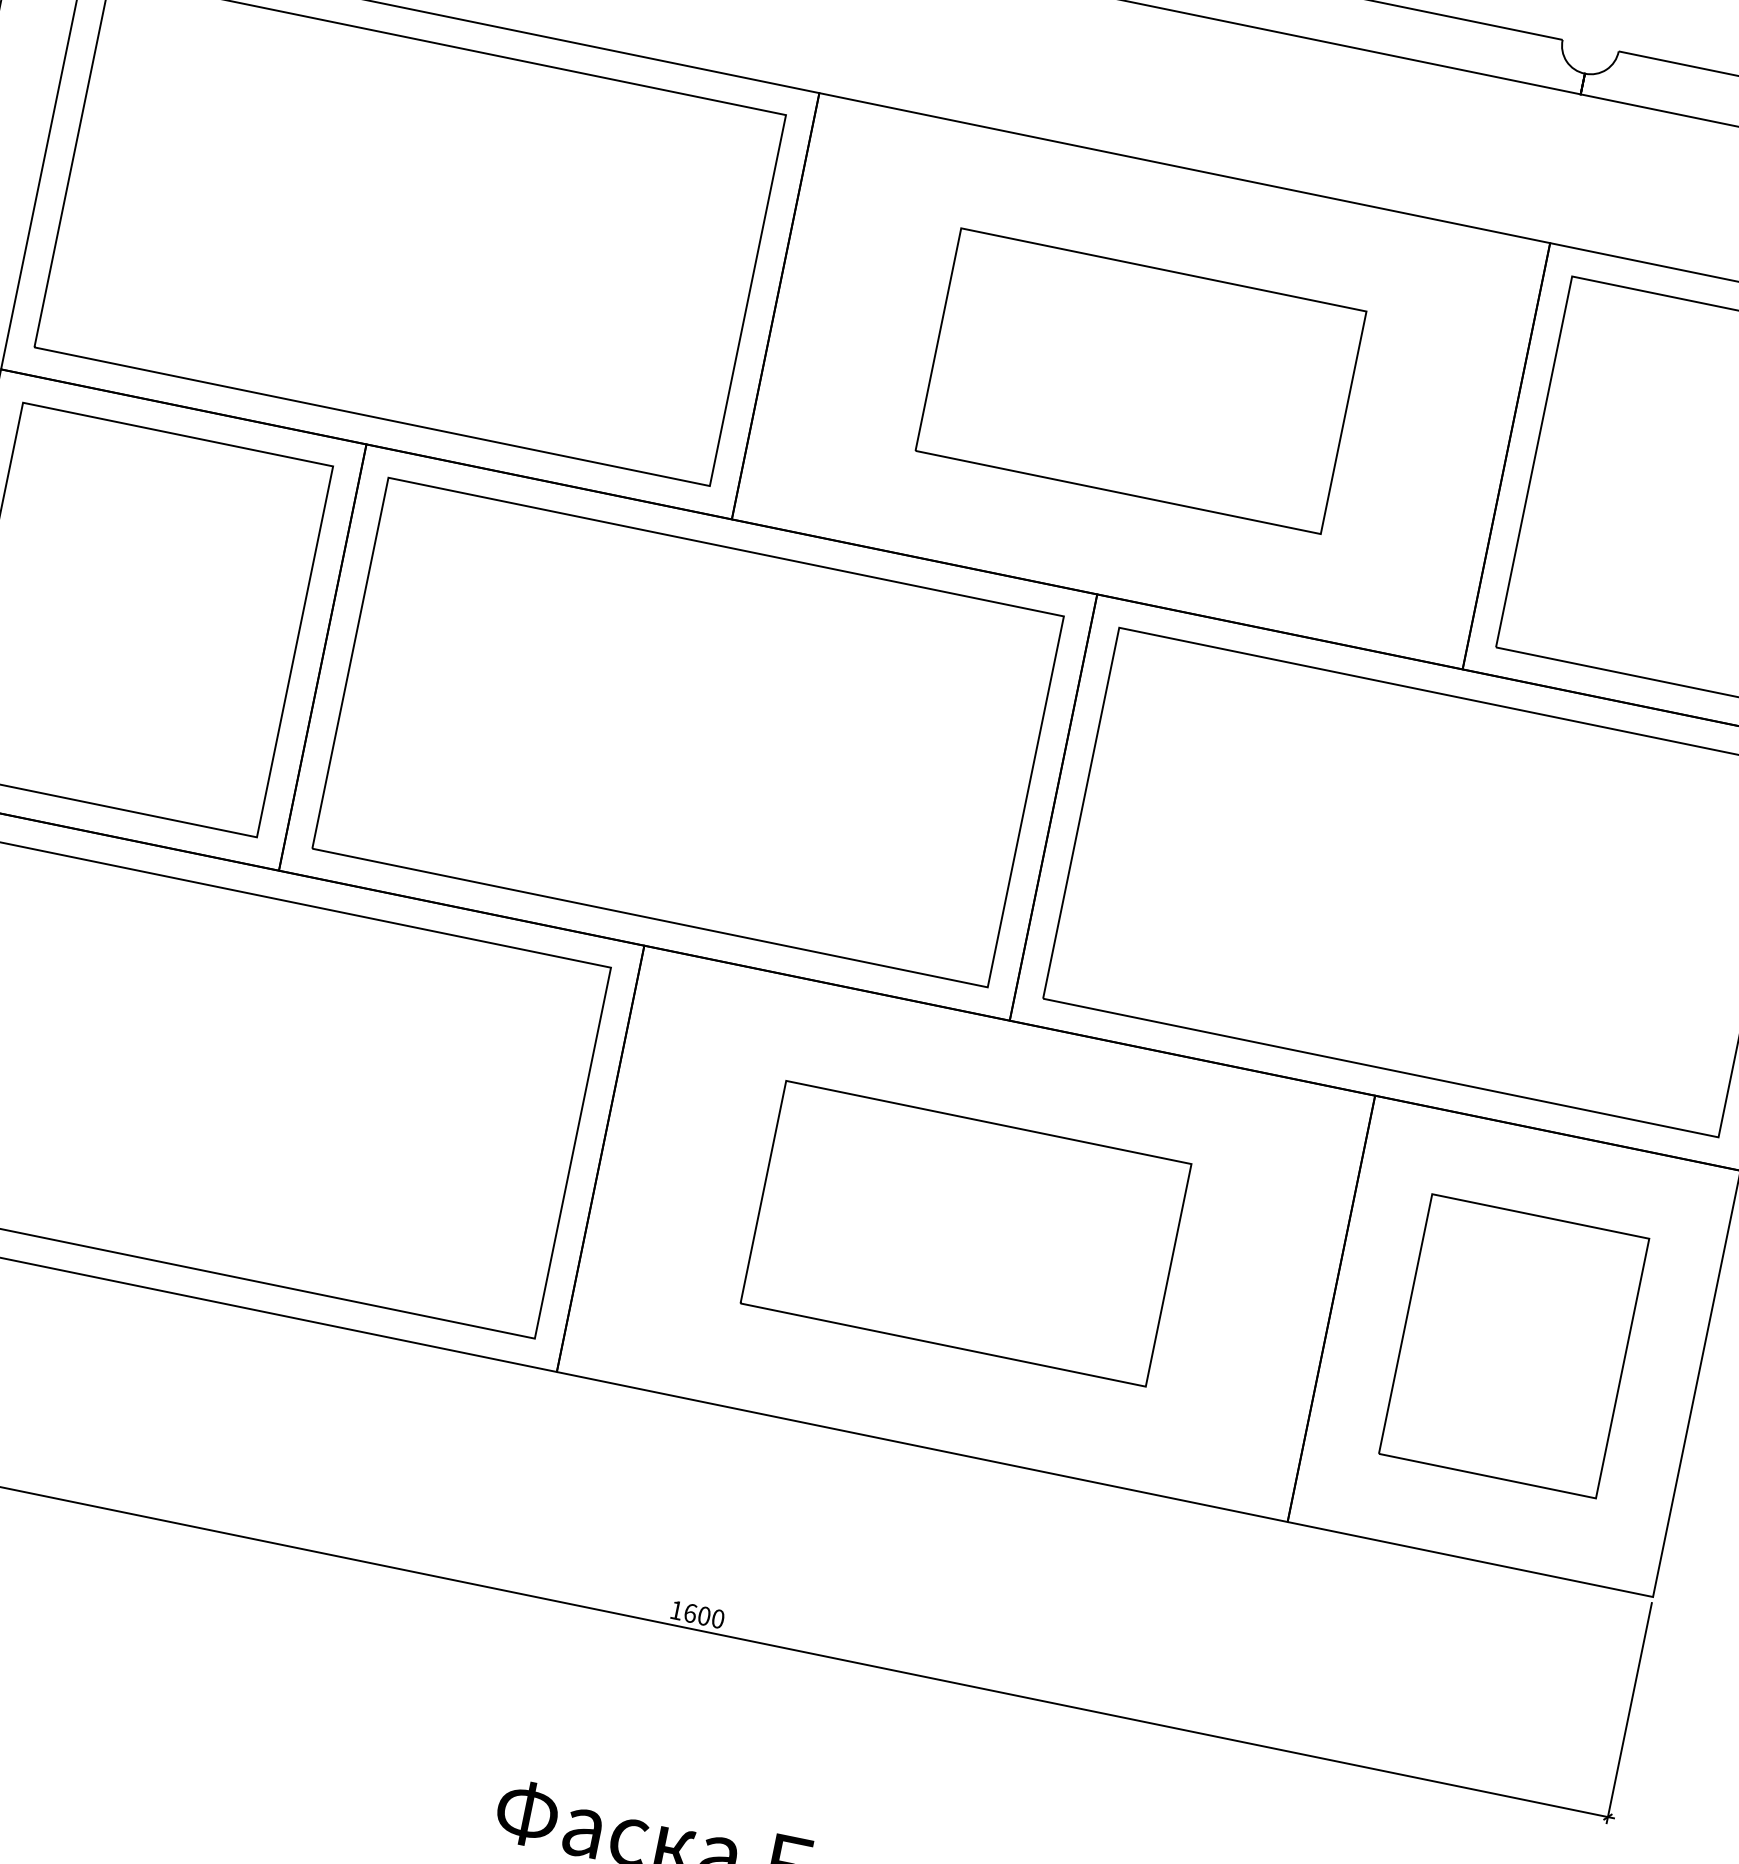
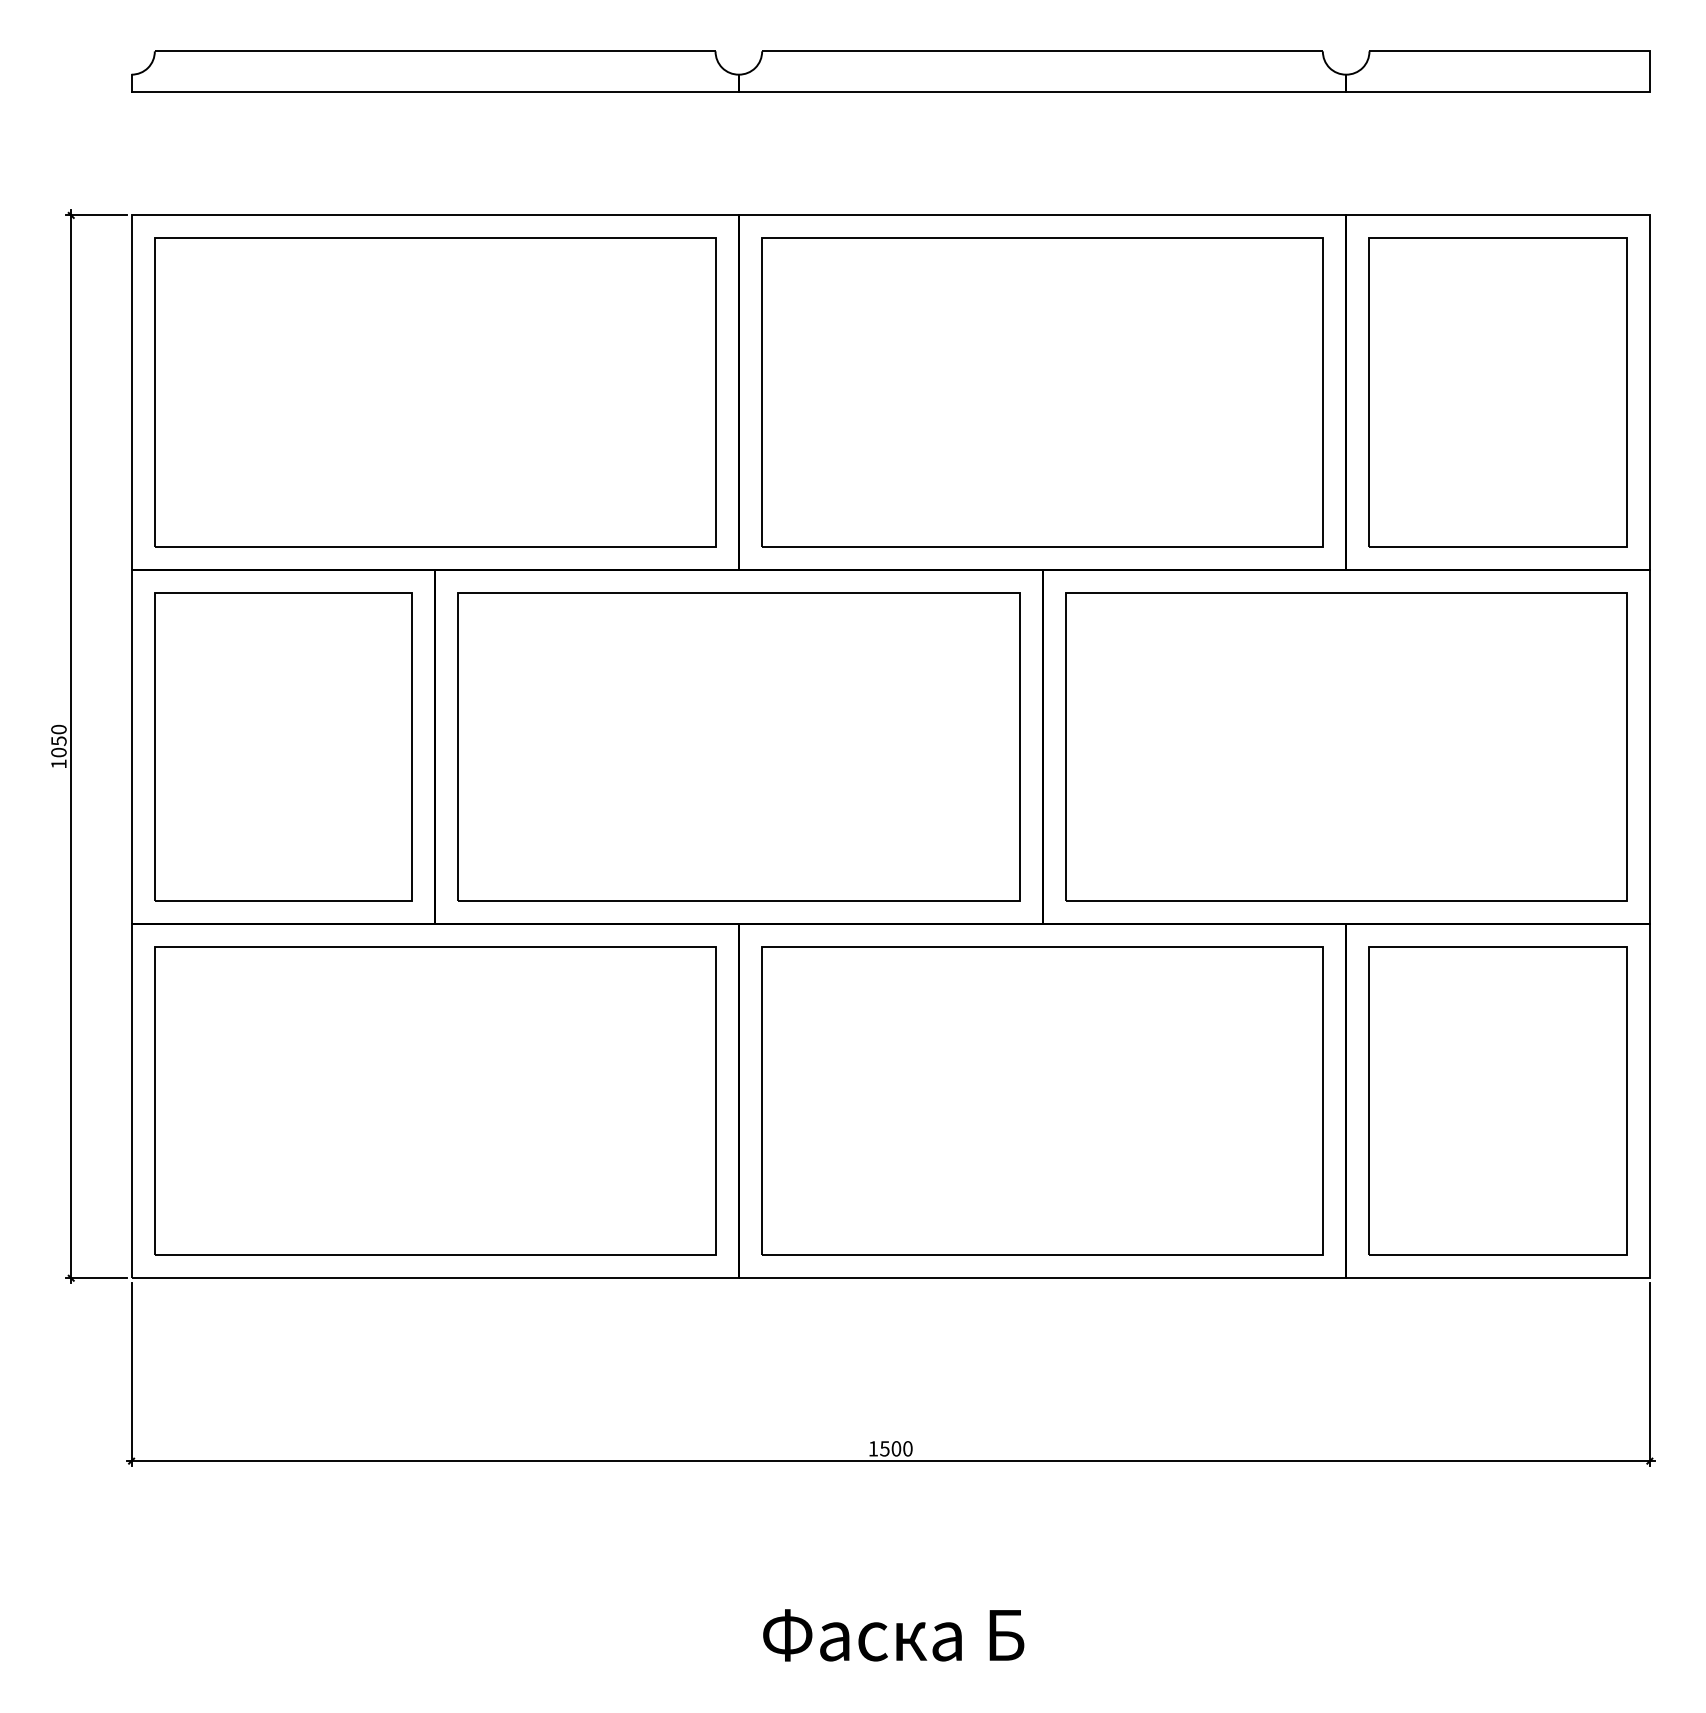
part: (1141, 381) -> (1042, 392), size x1.67
part: (966, 1233) -> (1042, 1100), size x1.67
part: (1513, 1345) -> (1497, 1100), size x1.43
text: (690, 1612) -> (884, 1448), 1600 -> 1500

